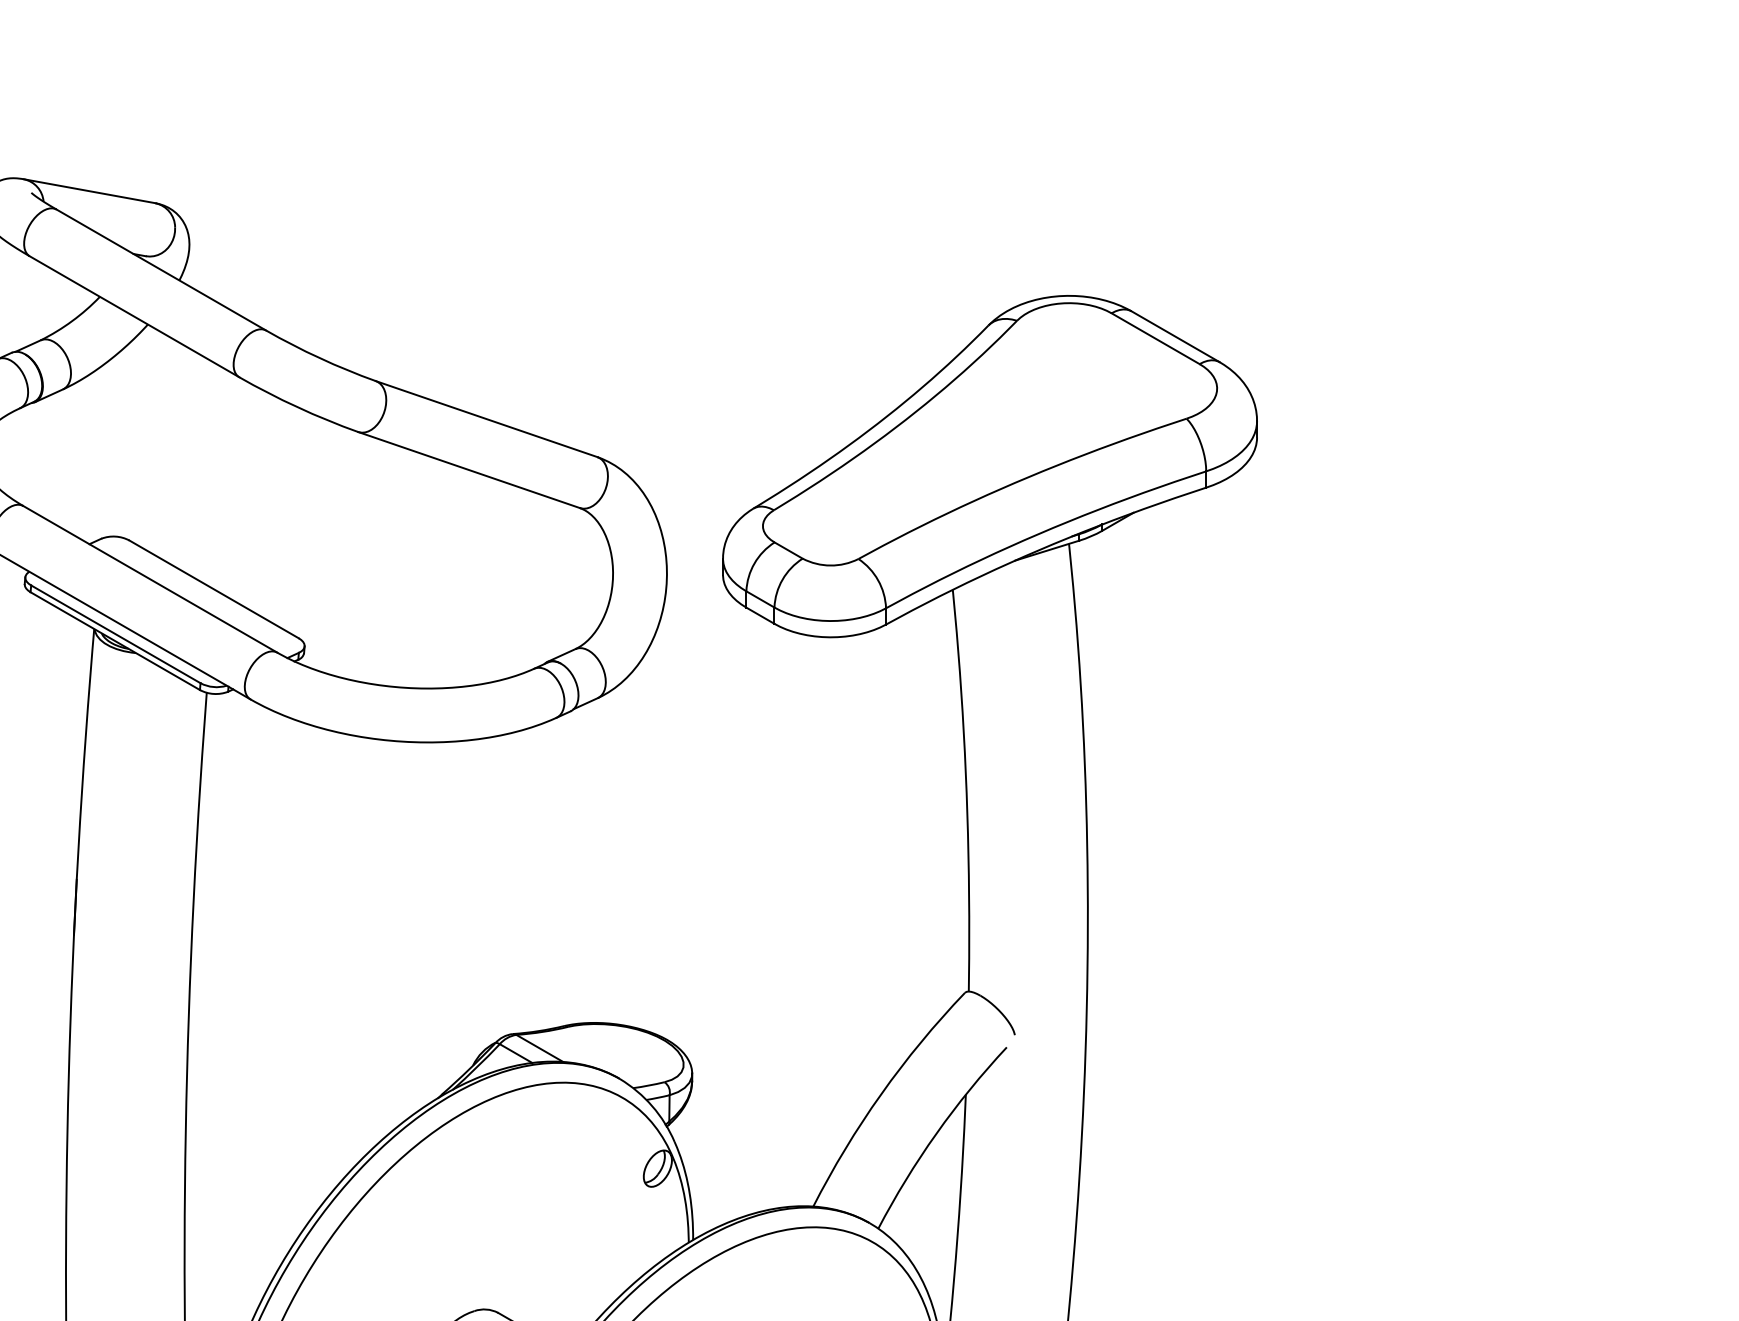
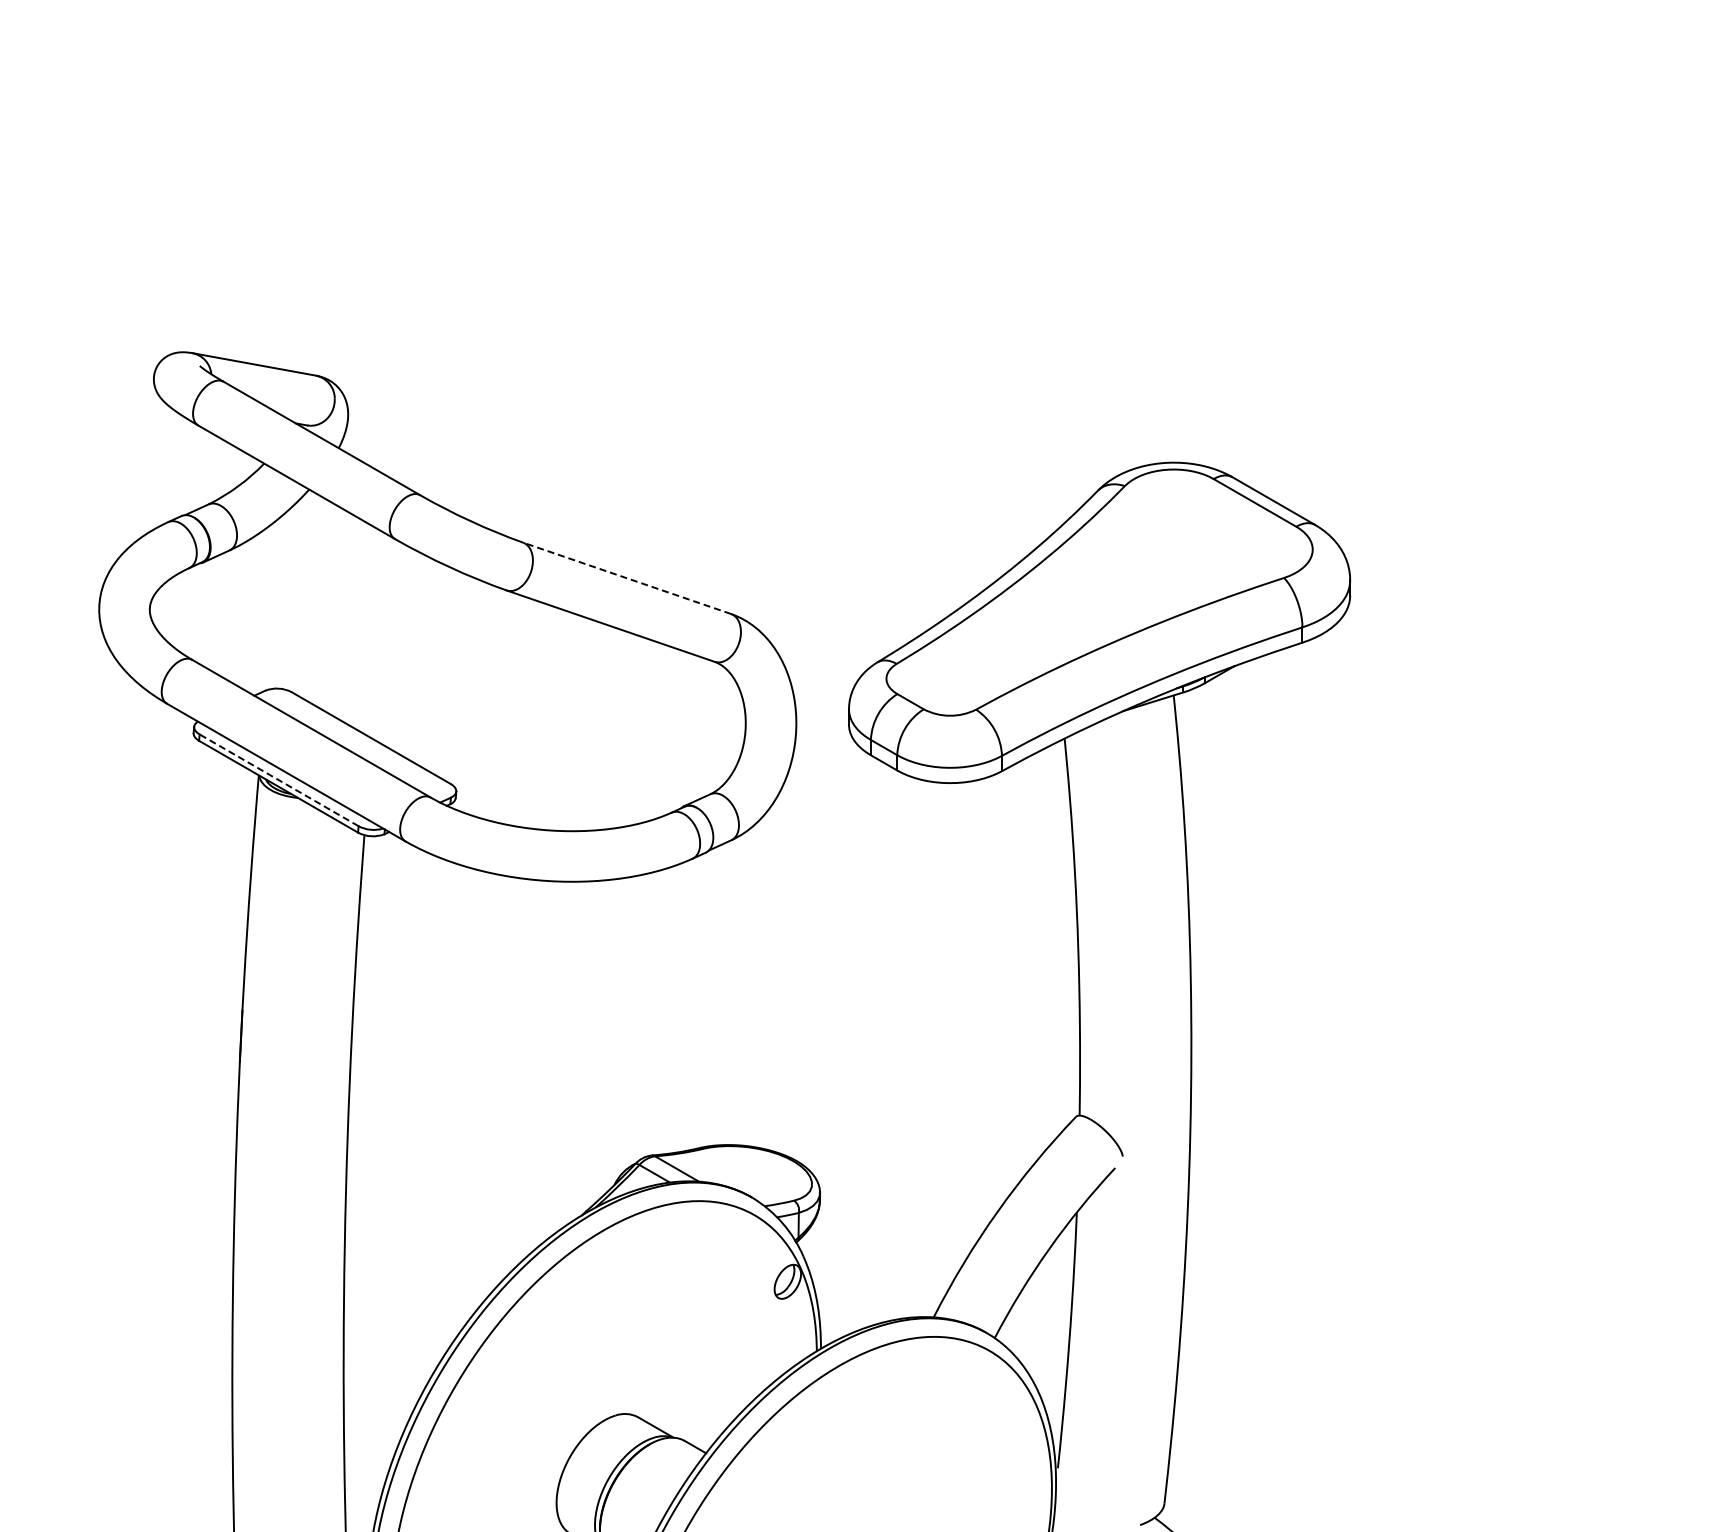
line: (487, 419) -> (627, 578), solid -> dashed
line: (116, 634) -> (279, 780), solid -> dashed

